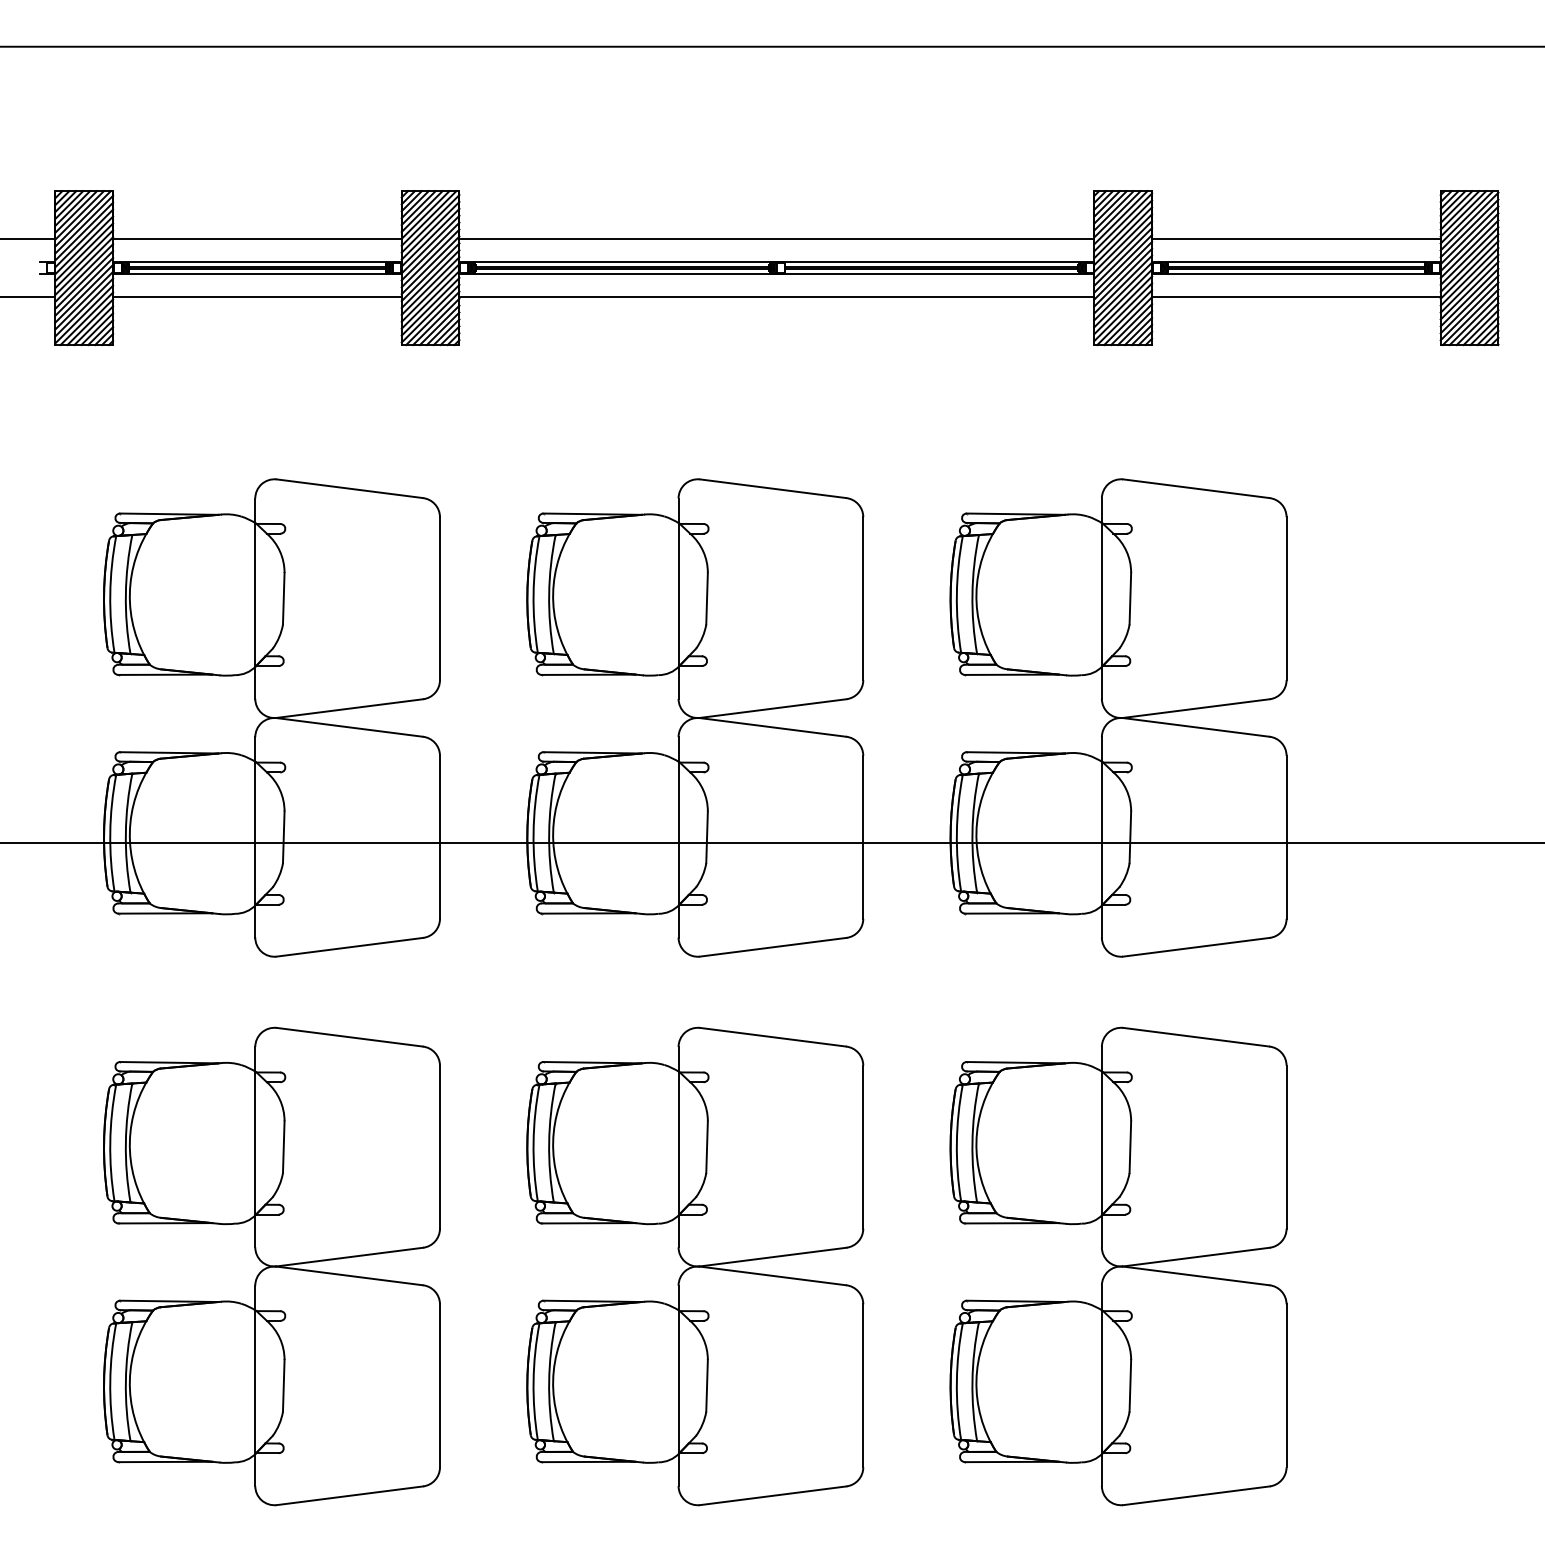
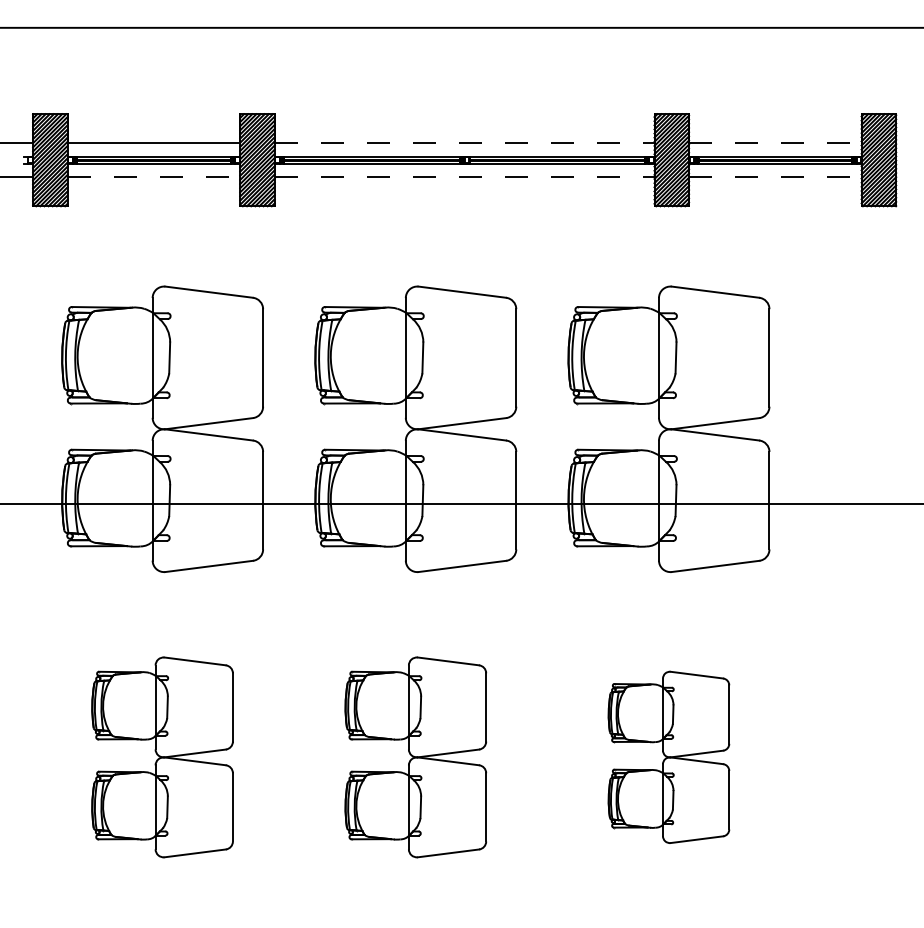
line: (776, 238) -> (464, 142), solid -> dashed
line: (1296, 238) -> (775, 142), solid -> dashed
line: (258, 296) -> (154, 177), solid -> dashed
line: (776, 296) -> (464, 177), solid -> dashed
line: (1296, 296) -> (775, 177), solid -> dashed
part: (271, 1266) -> (162, 757), size x0.7
part: (694, 1266) -> (415, 757), size x0.7
part: (1117, 1266) -> (668, 757), size x0.6

